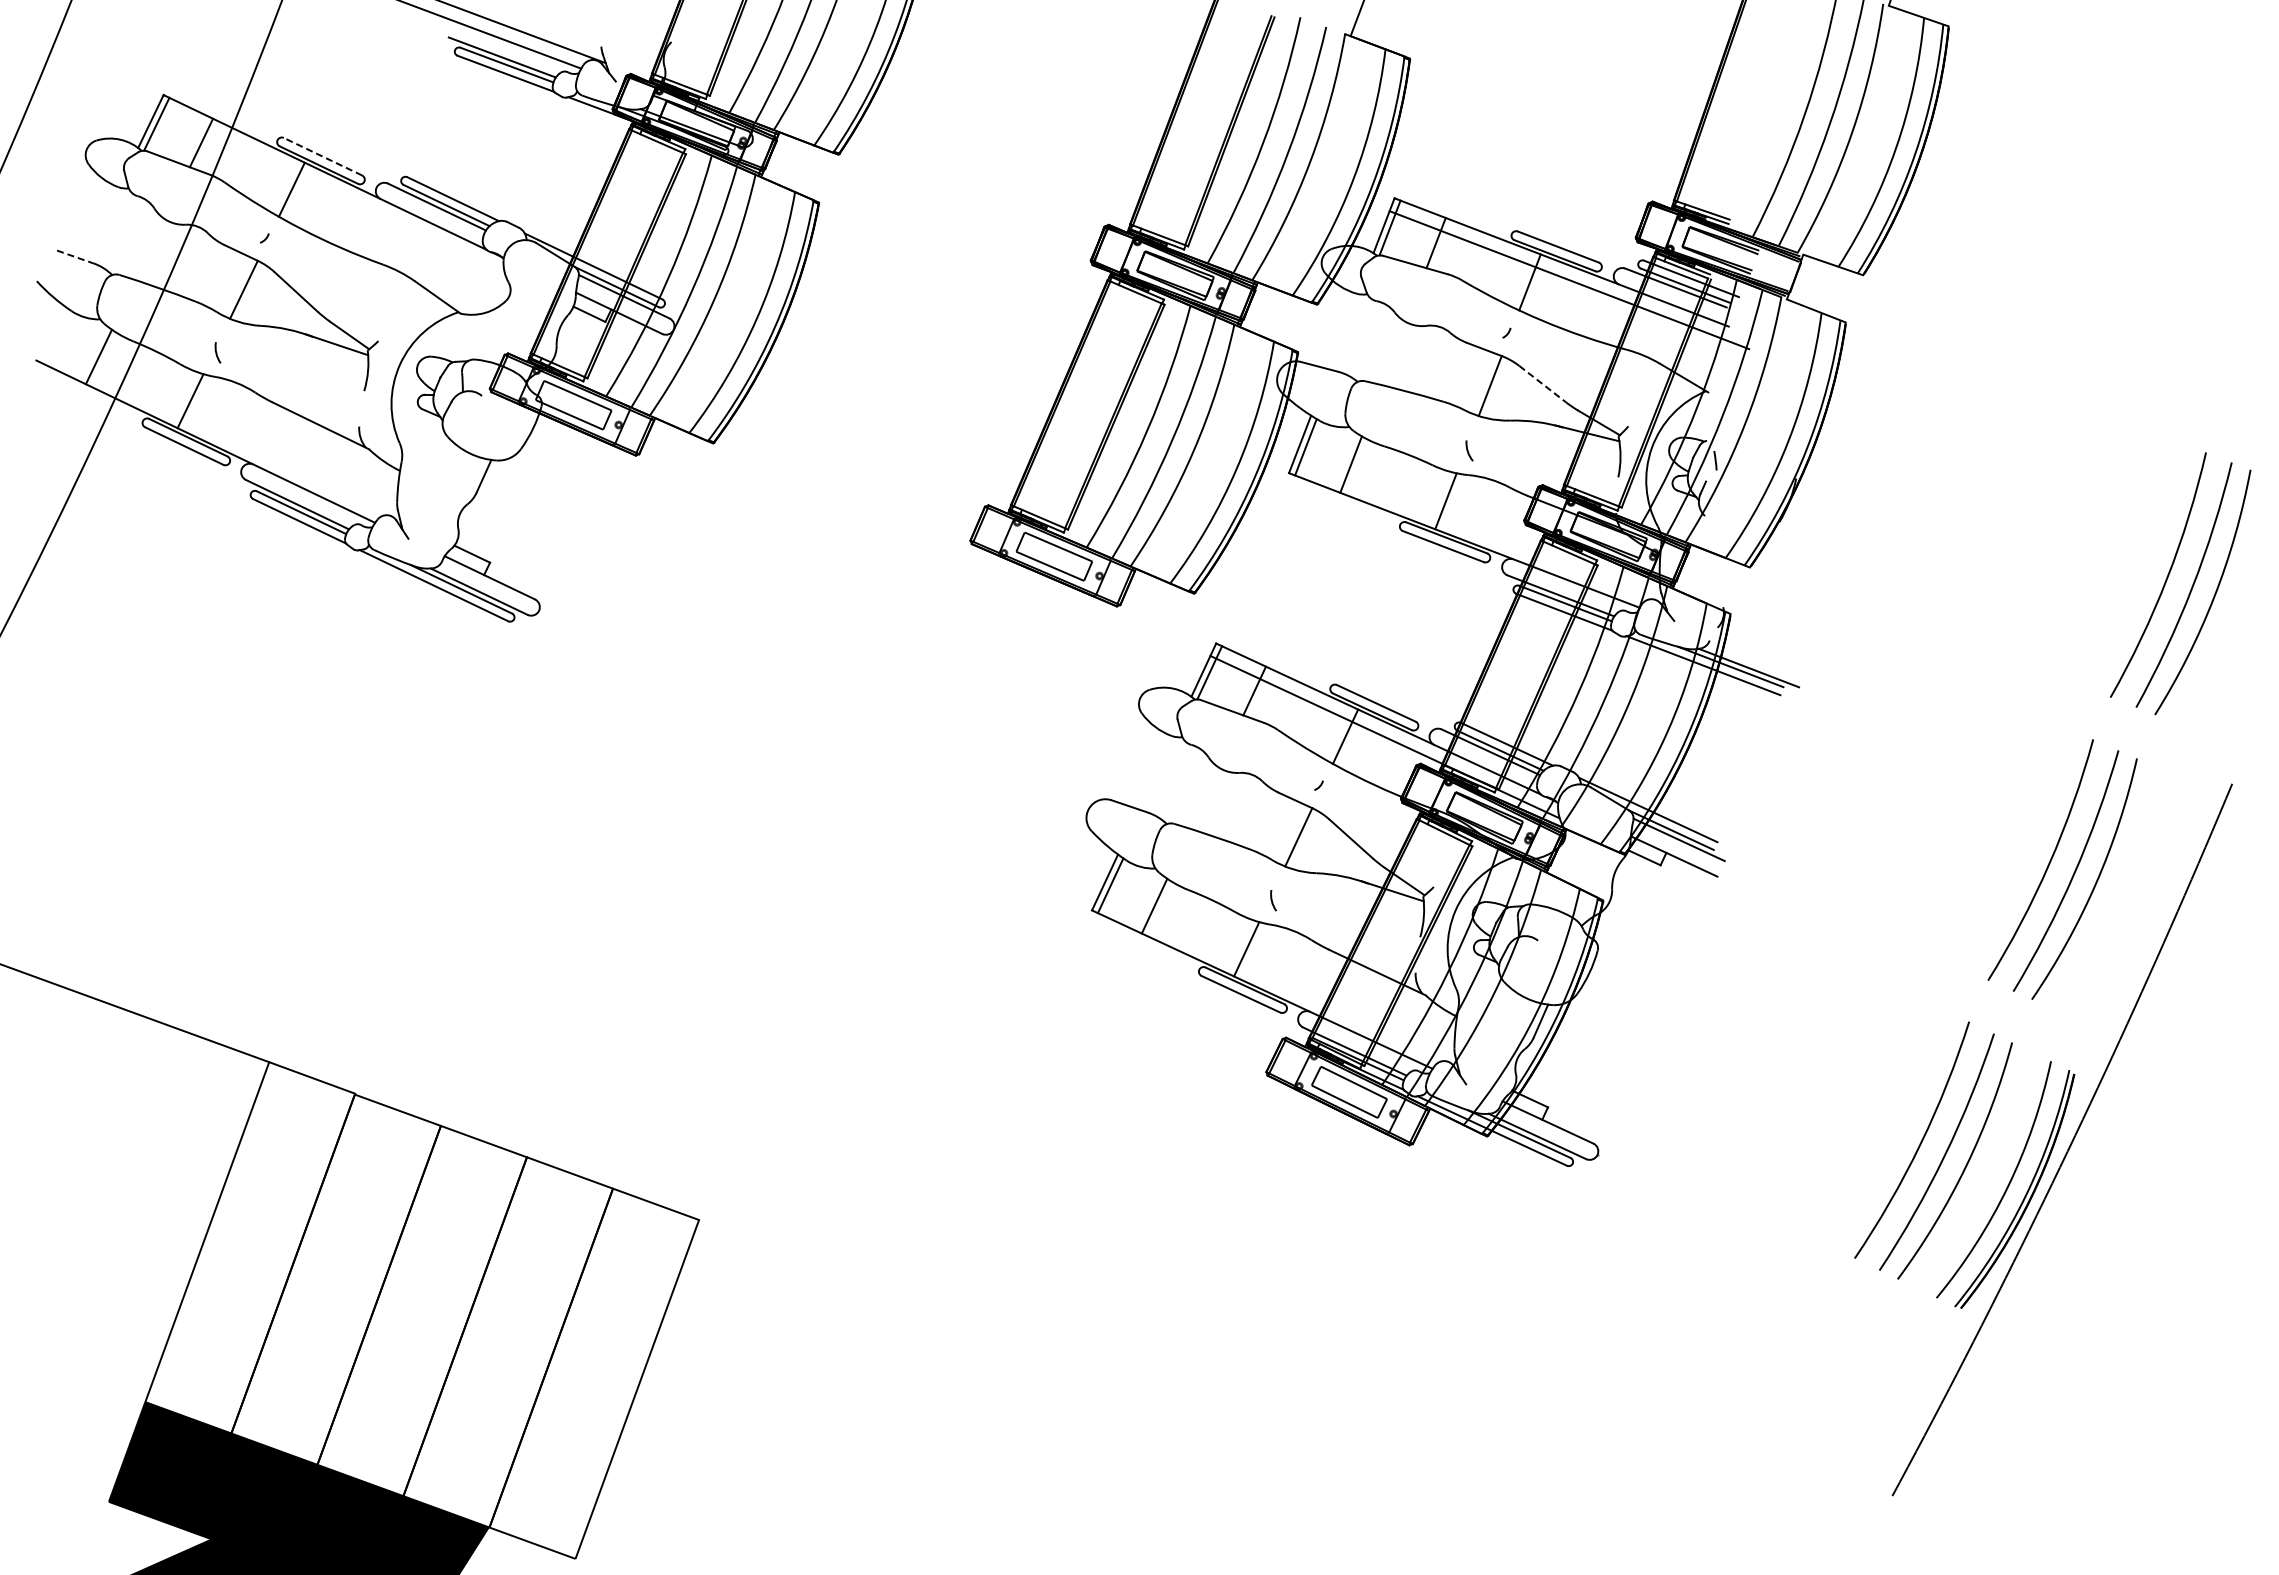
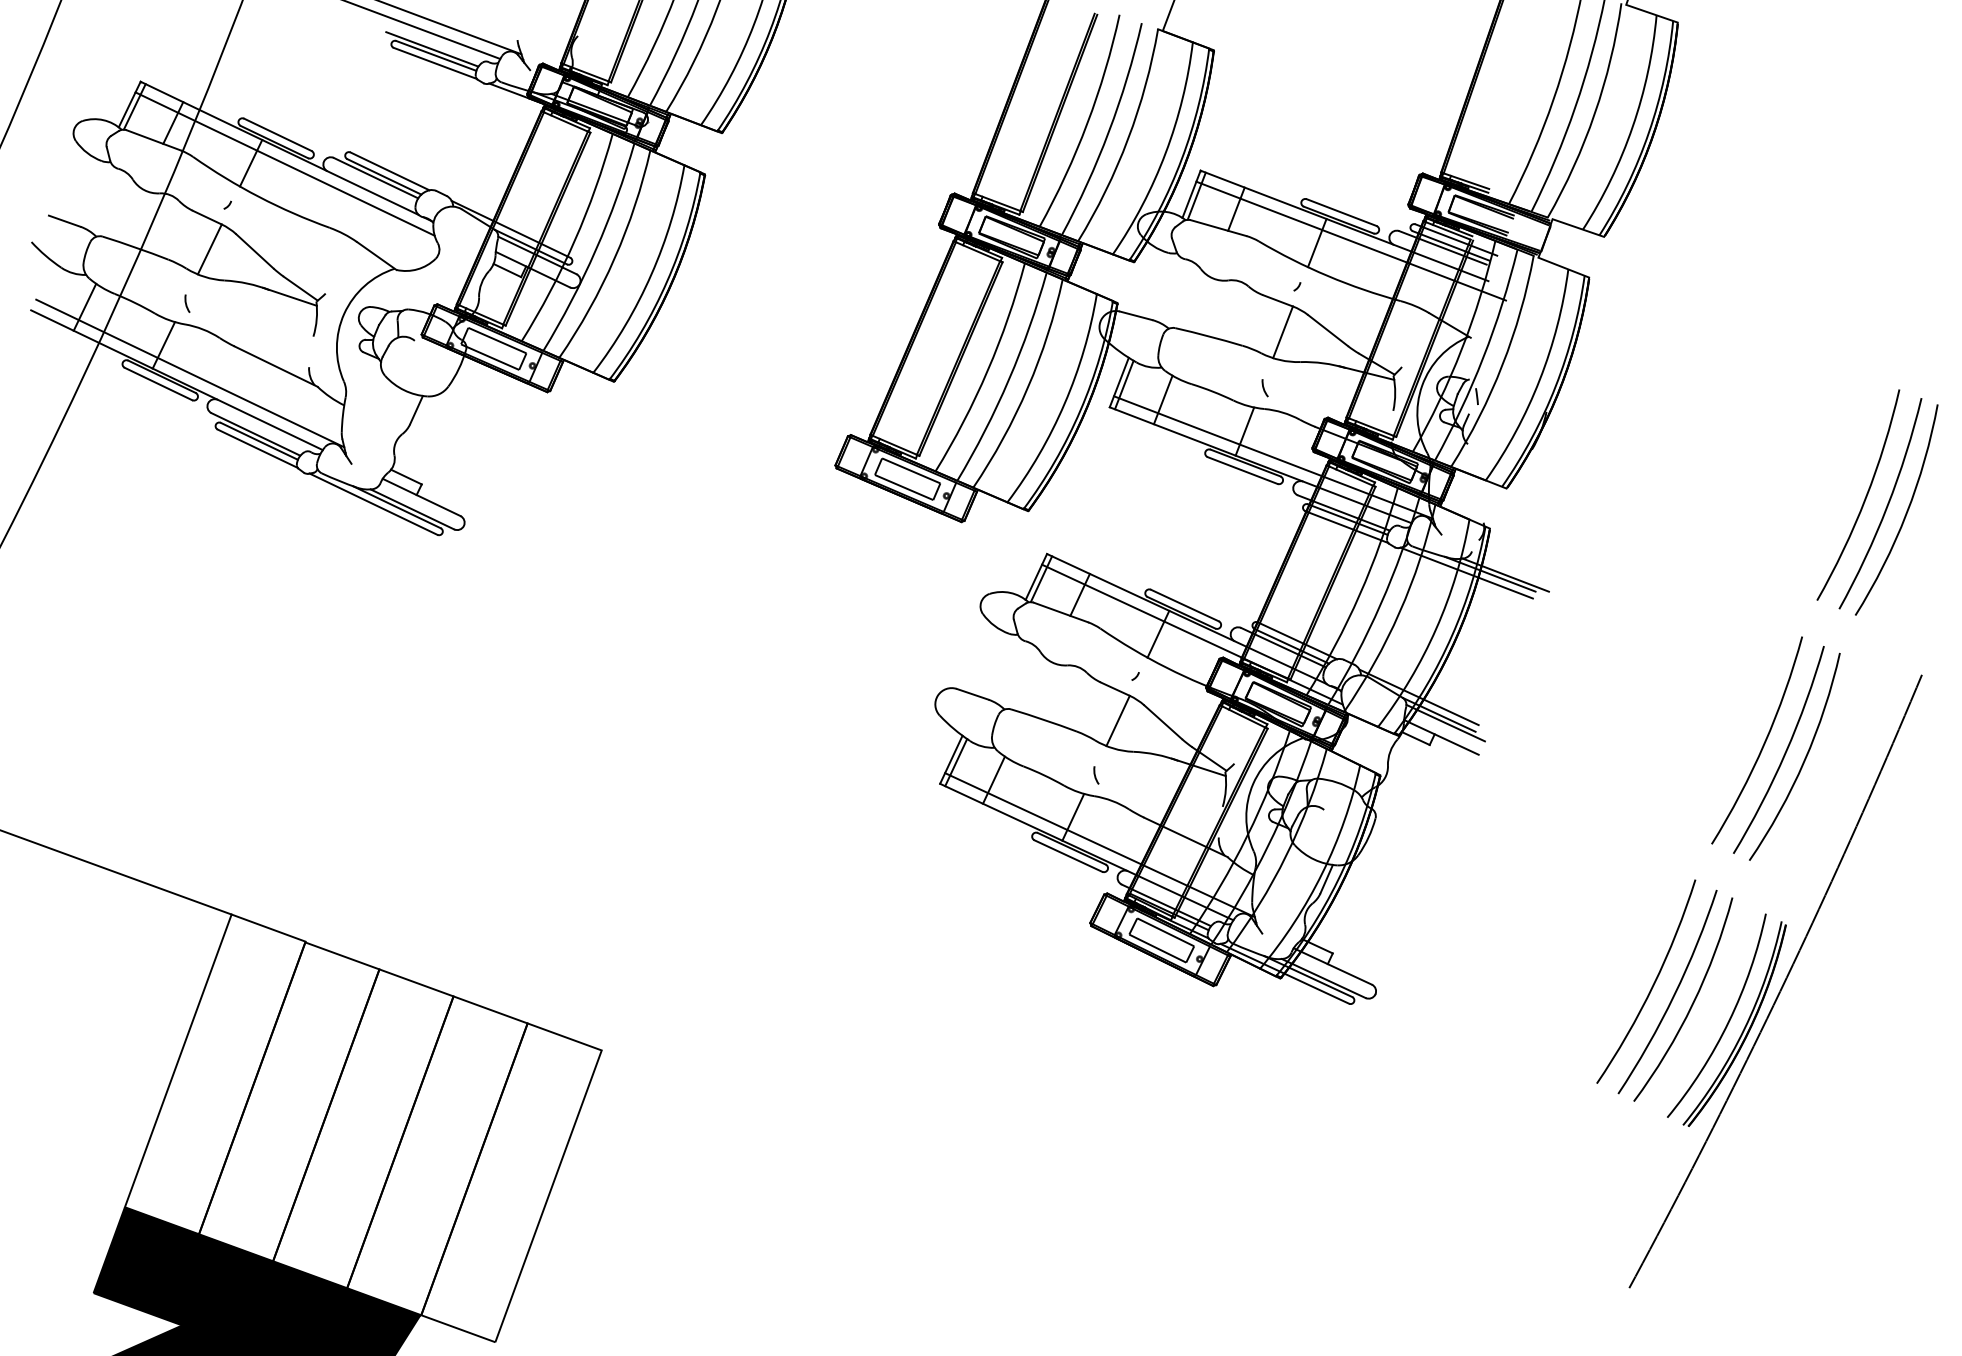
line: (322, 156) -> (277, 134), dashed -> solid
line: (330, 190) -> (284, 163), added
line: (75, 257) -> (64, 221), dashed -> solid
line: (1542, 384) -> (1328, 330), dashed -> solid
line: (221, 433) -> (190, 373), added
line: (1479, 531) -> (1273, 457), added
line: (1277, 981) -> (1099, 845), added

